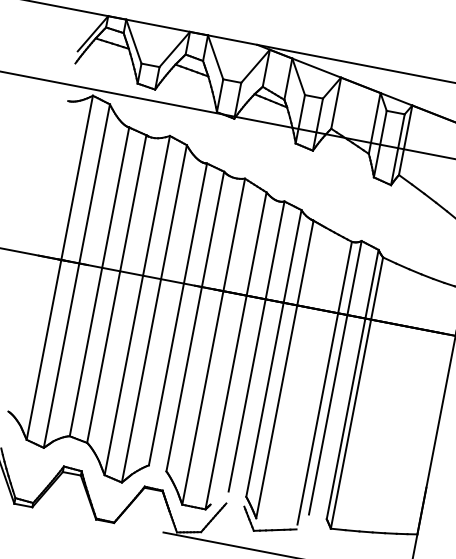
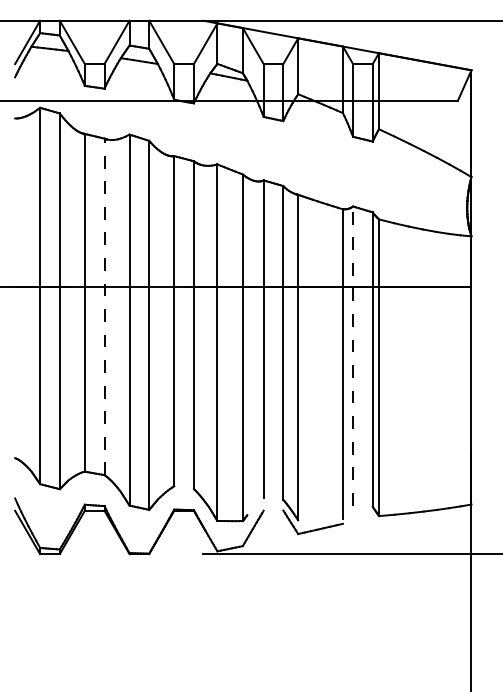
line: (116, 288) -> (104, 306), solid -> dashed
line: (335, 378) -> (353, 356), solid -> dashed

